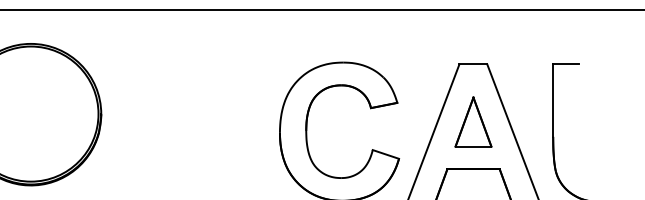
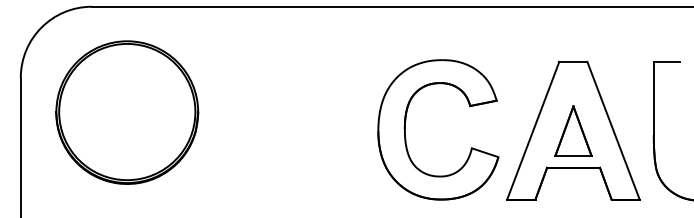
part: (473, 121) -> (573, 130), moved

